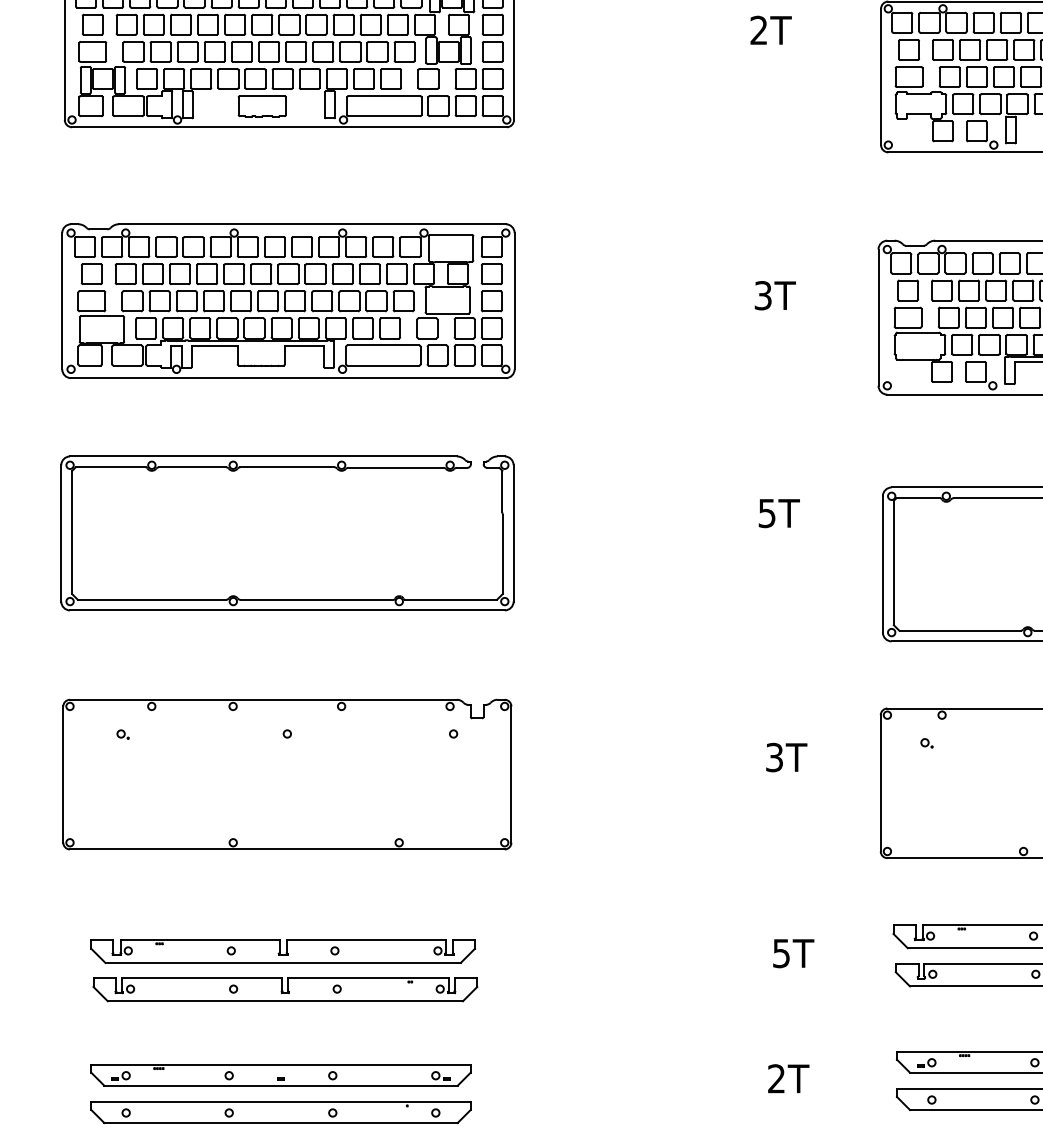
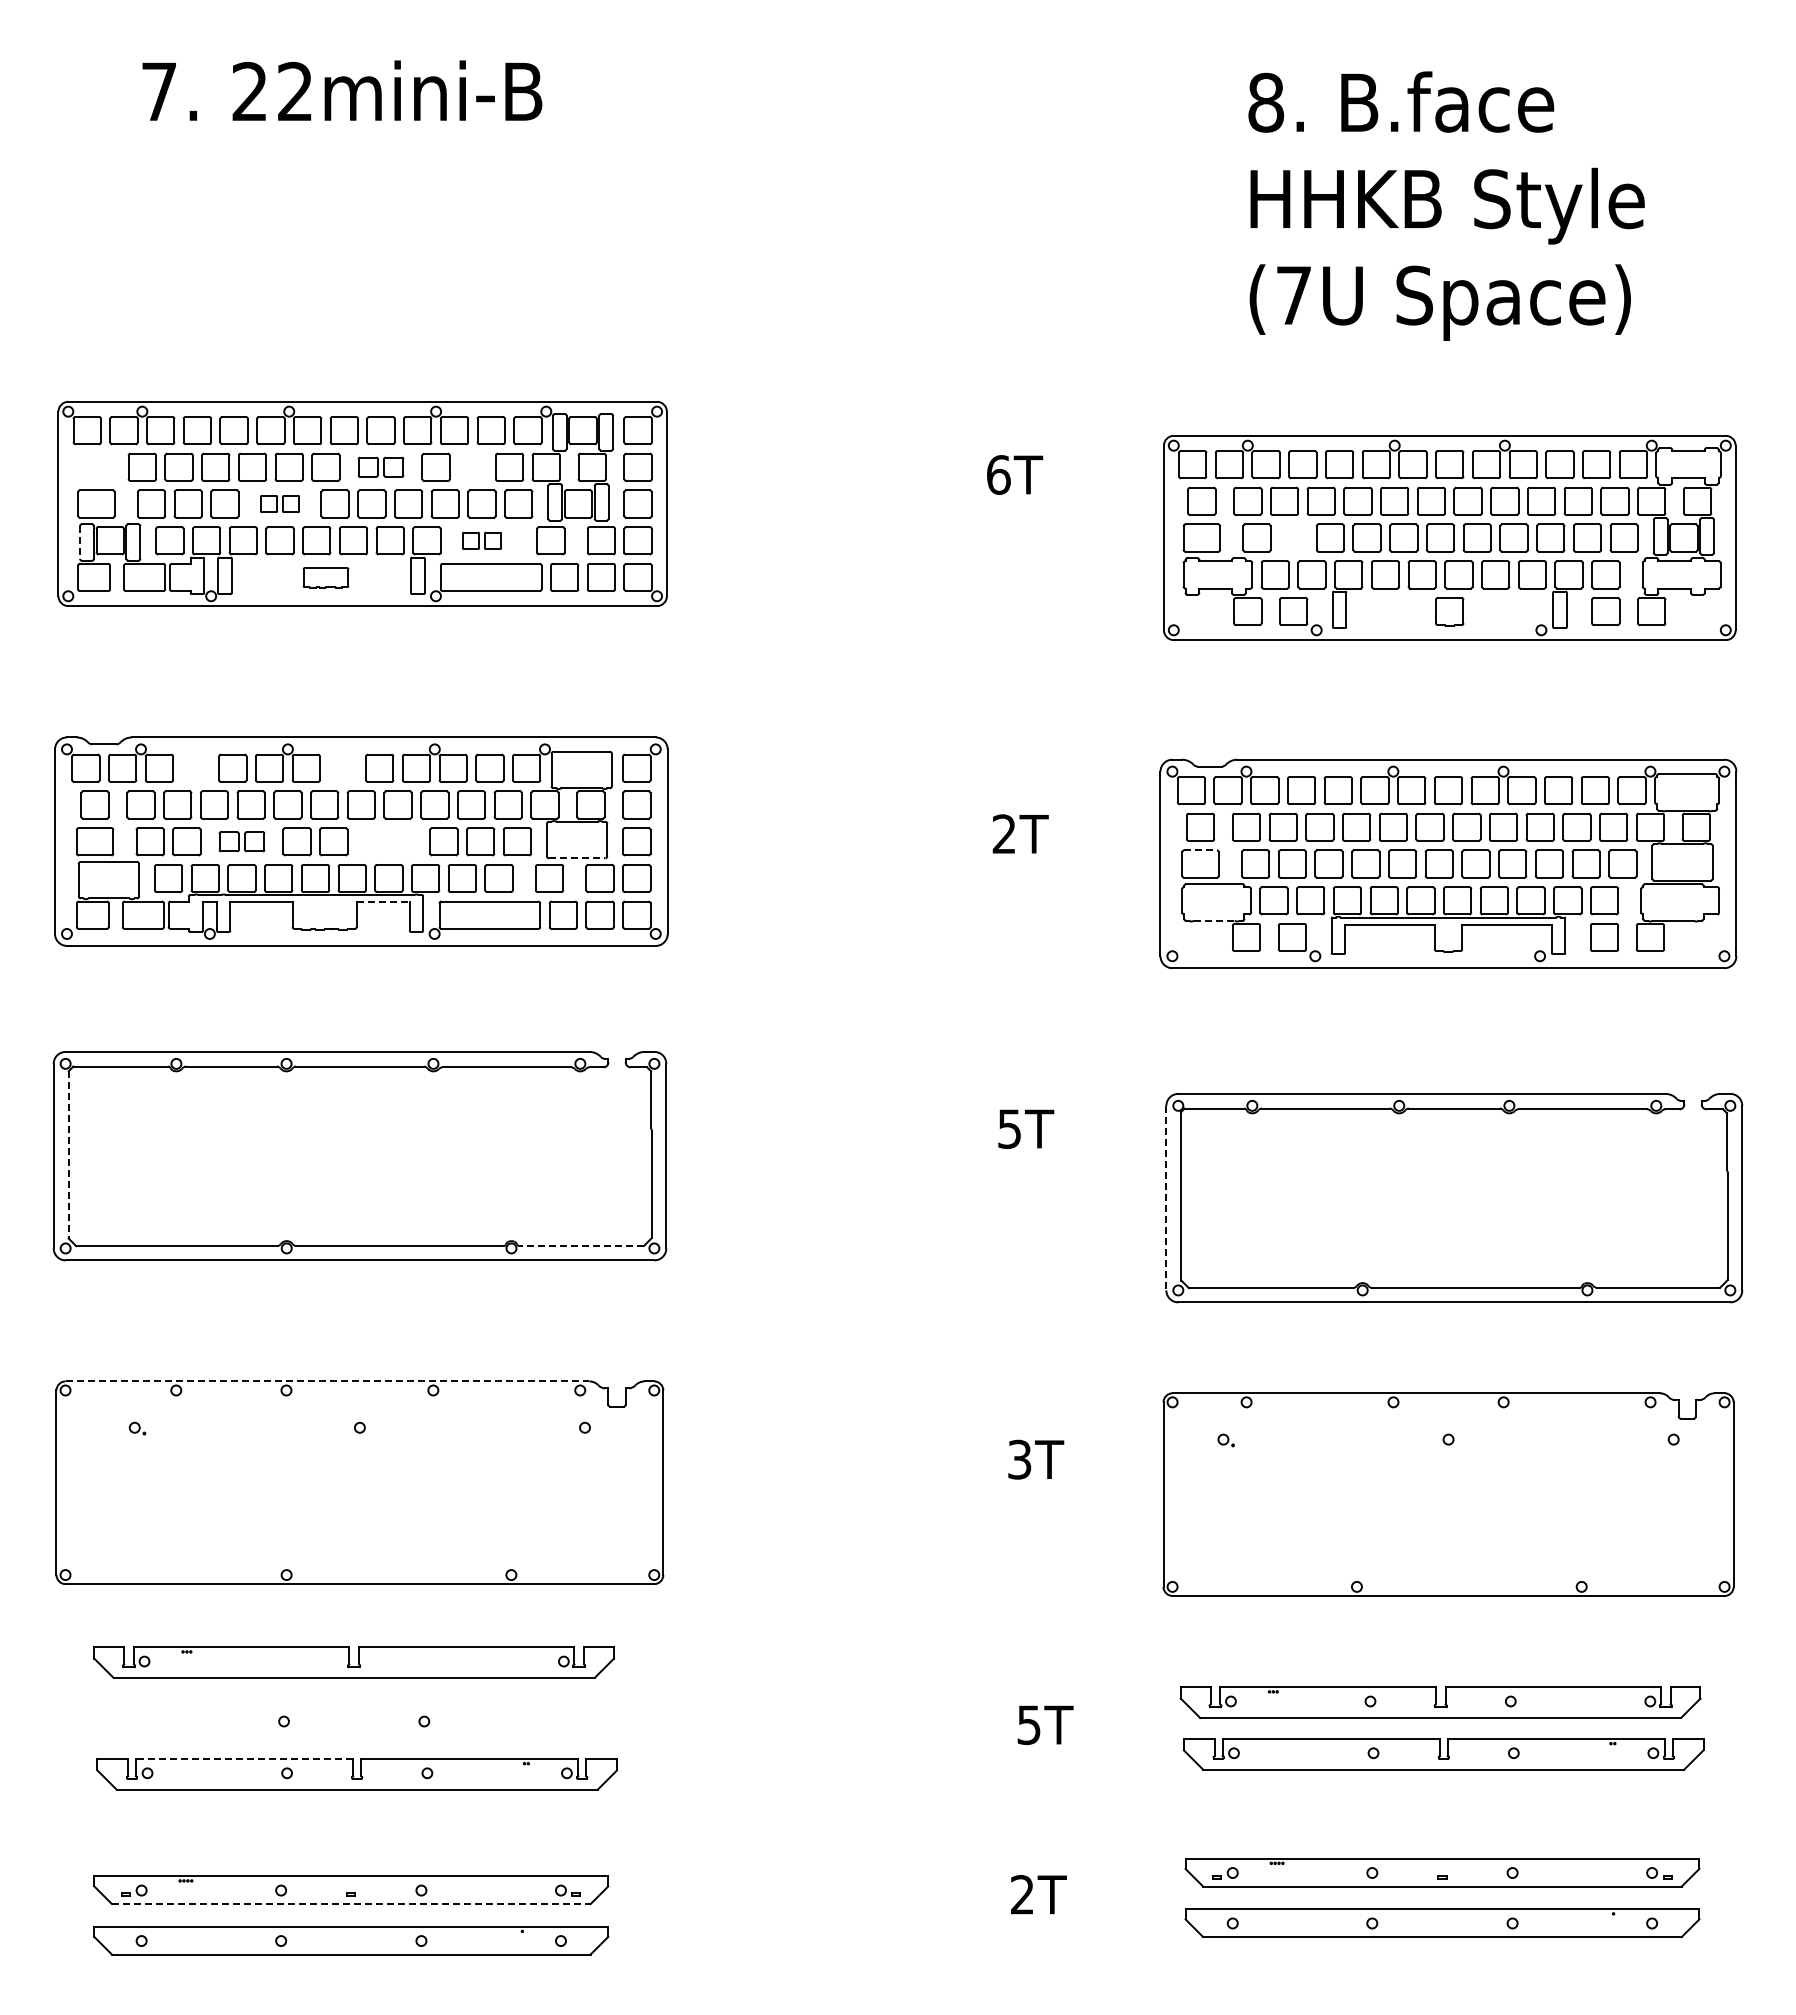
part: (92, 24) -> (96, 466), removed
part: (302, 24) -> (380, 466), size x0.7
part: (370, 24) -> (472, 466), removed
text: (758, 30) -> (998, 474), 2T -> 6T
part: (227, 51) -> (279, 503), size x0.6
part: (976, 76) -> (1293, 537), removed
part: (377, 78) -> (481, 540), size x0.6
line: (81, 80) -> (80, 542), solid -> dashed
part: (261, 106) -> (325, 577), size x0.7
part: (165, 246) -> (195, 767), removed
part: (274, 246) -> (342, 767), removed
text: (762, 295) -> (1003, 834), 3T -> 2T
part: (199, 301) -> (241, 841), size x0.7
part: (308, 301) -> (388, 841), removed
line: (908, 307) -> (1201, 850), solid -> dashed
line: (448, 313) -> (577, 858), solid -> dashed
line: (304, 346) -> (383, 902), solid -> dashed
line: (918, 359) -> (1214, 920), solid -> dashed
line: (72, 532) -> (68, 1154), solid -> dashed
line: (882, 564) -> (1166, 1198), solid -> dashed
line: (450, 599) -> (581, 1245), solid -> dashed
line: (263, 699) -> (327, 1381), solid -> dashed
part: (283, 951) -> (354, 1662), moved
line: (202, 978) -> (244, 1758), solid -> dashed
line: (281, 1086) -> (351, 1904), solid -> dashed

